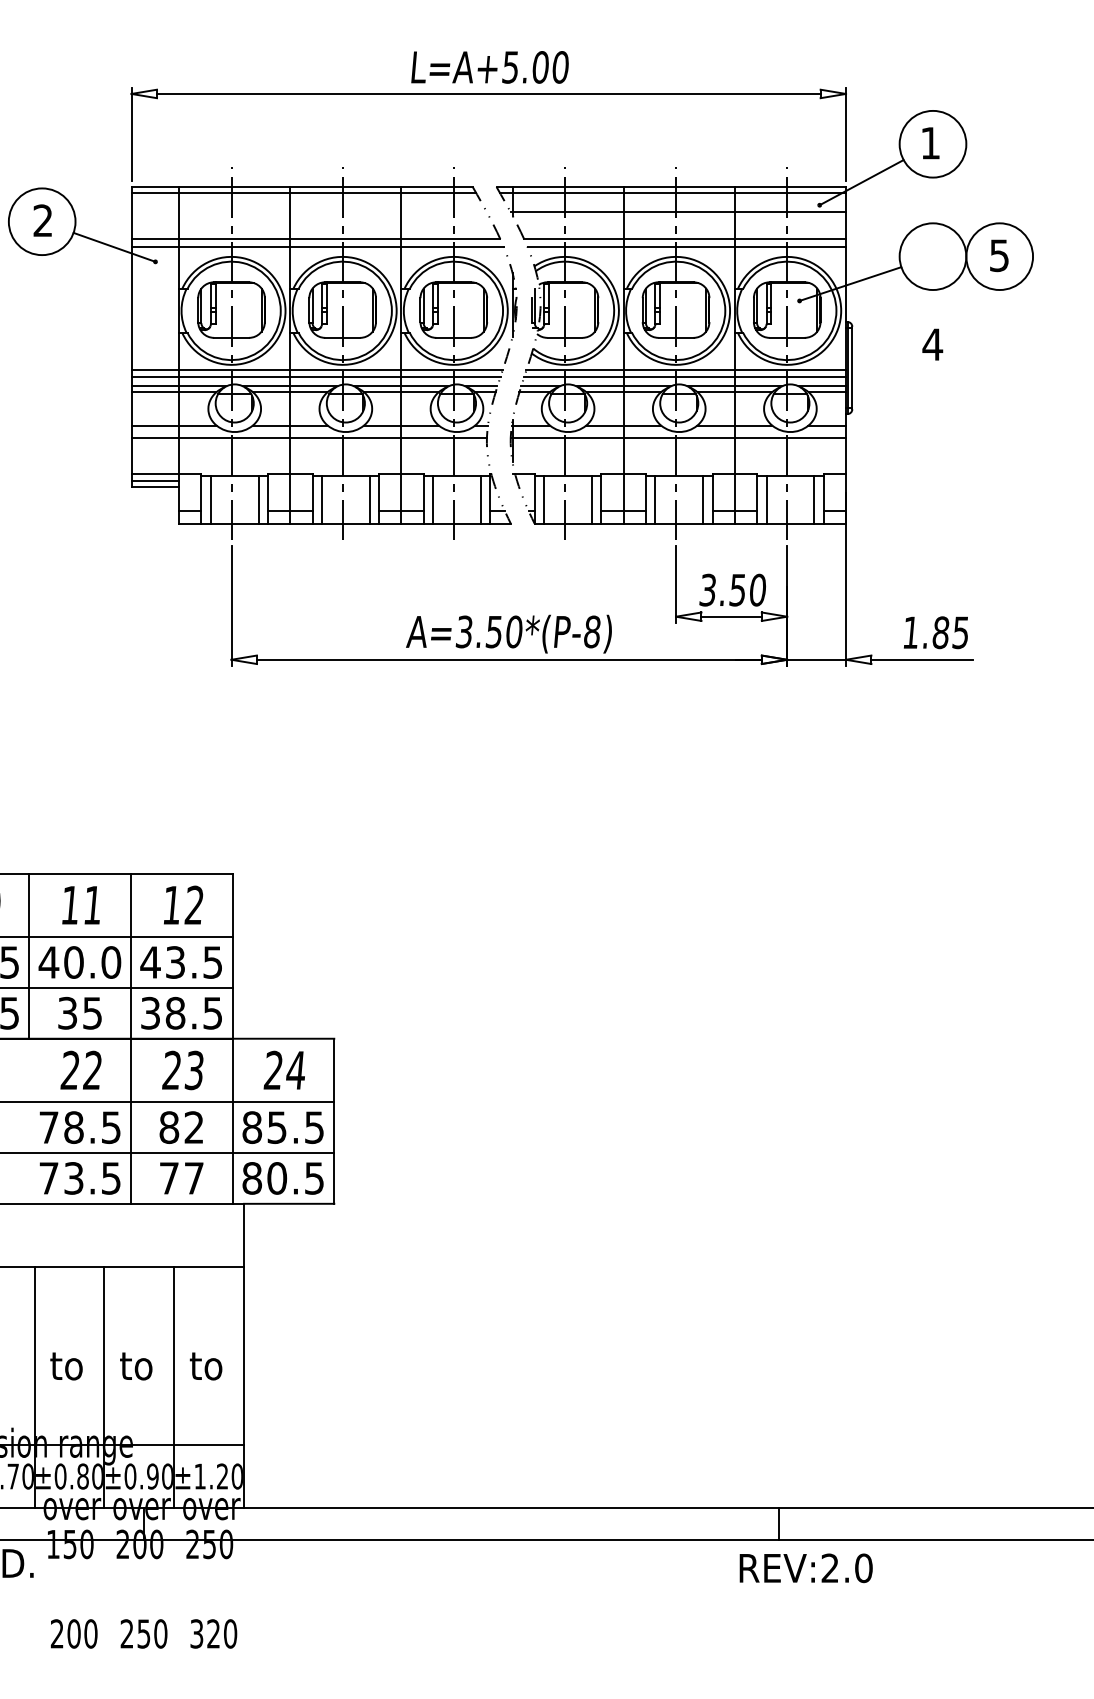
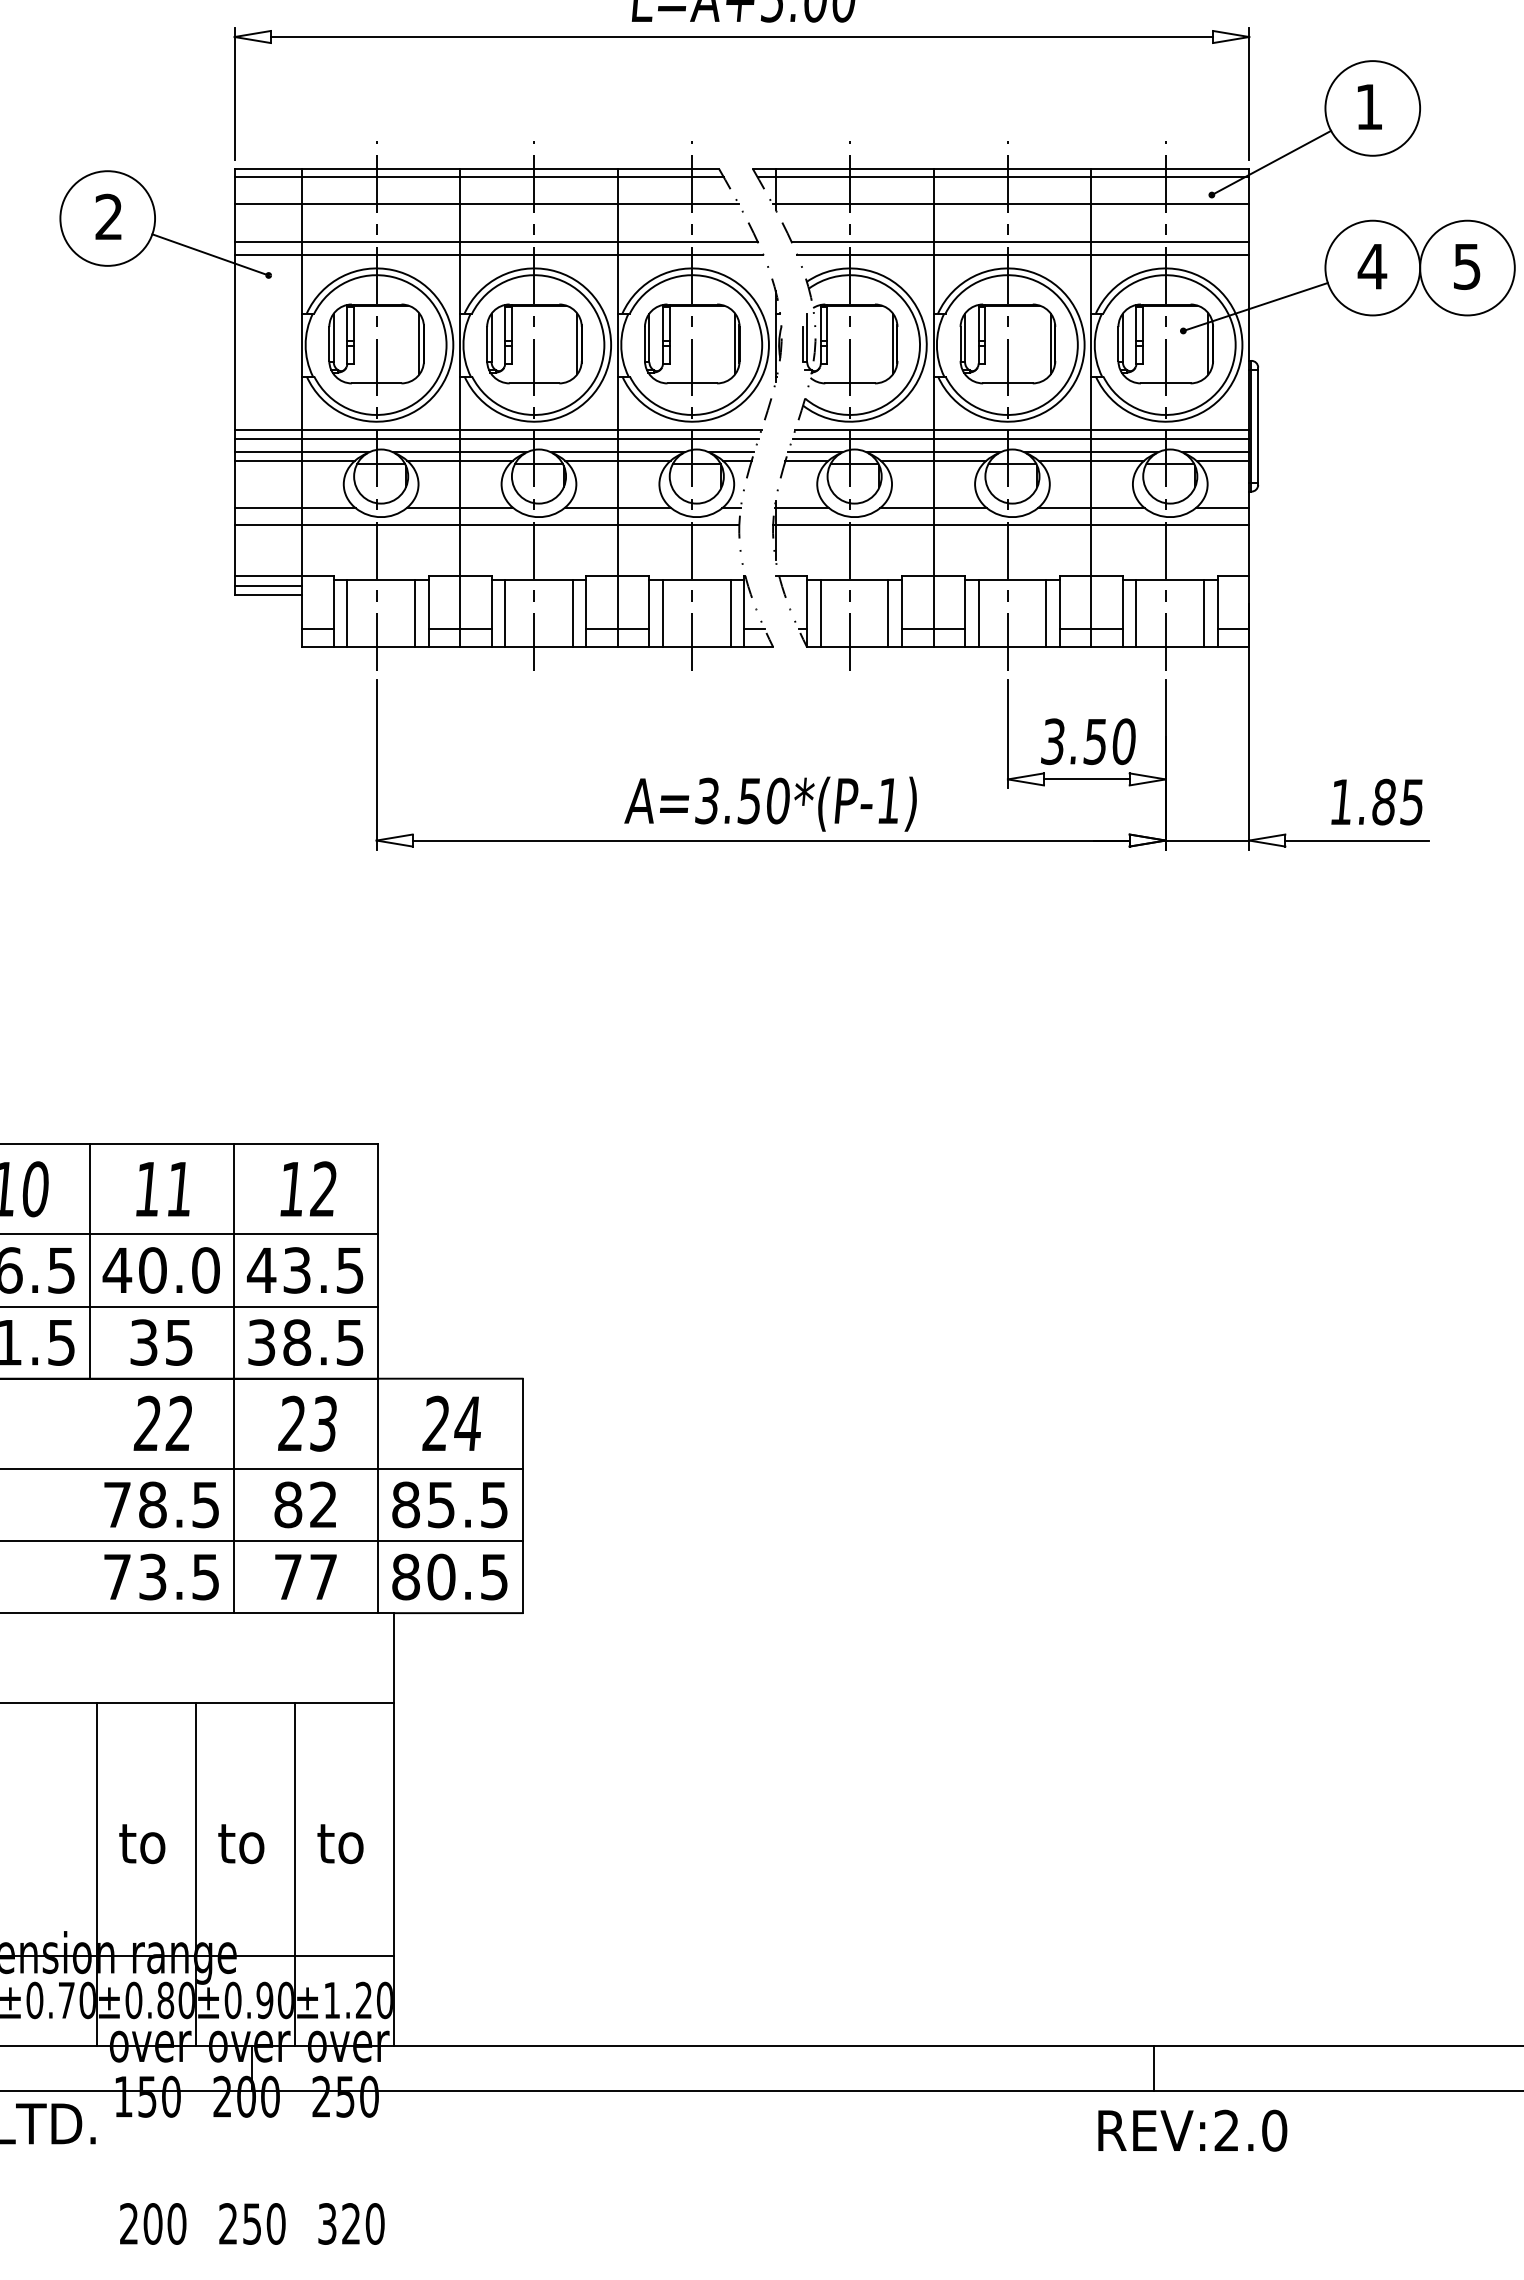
line: (308, 211) -> (485, 203), added
text: (932, 344) -> (1372, 266), moved
text: (592, 631) -> (889, 800), A=3.50*(P-8) -> A=3.50*(P-1)

